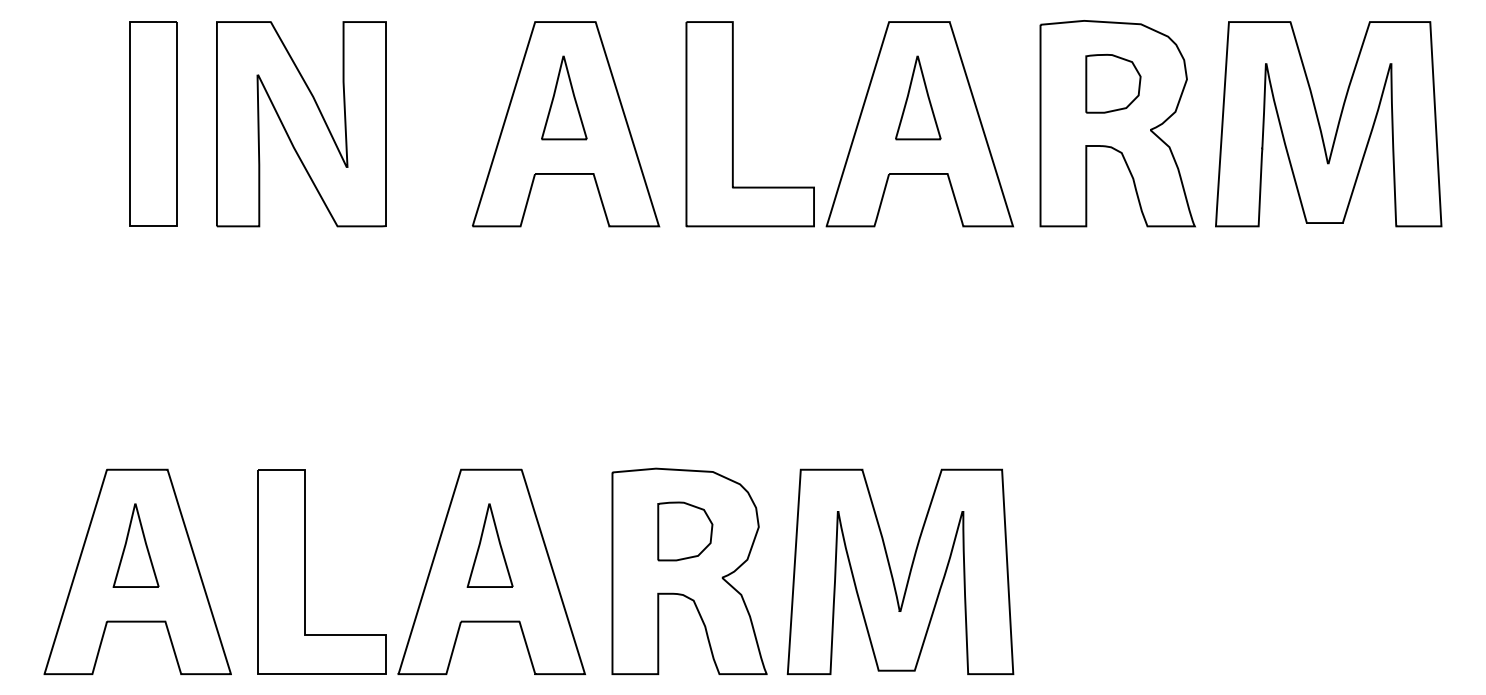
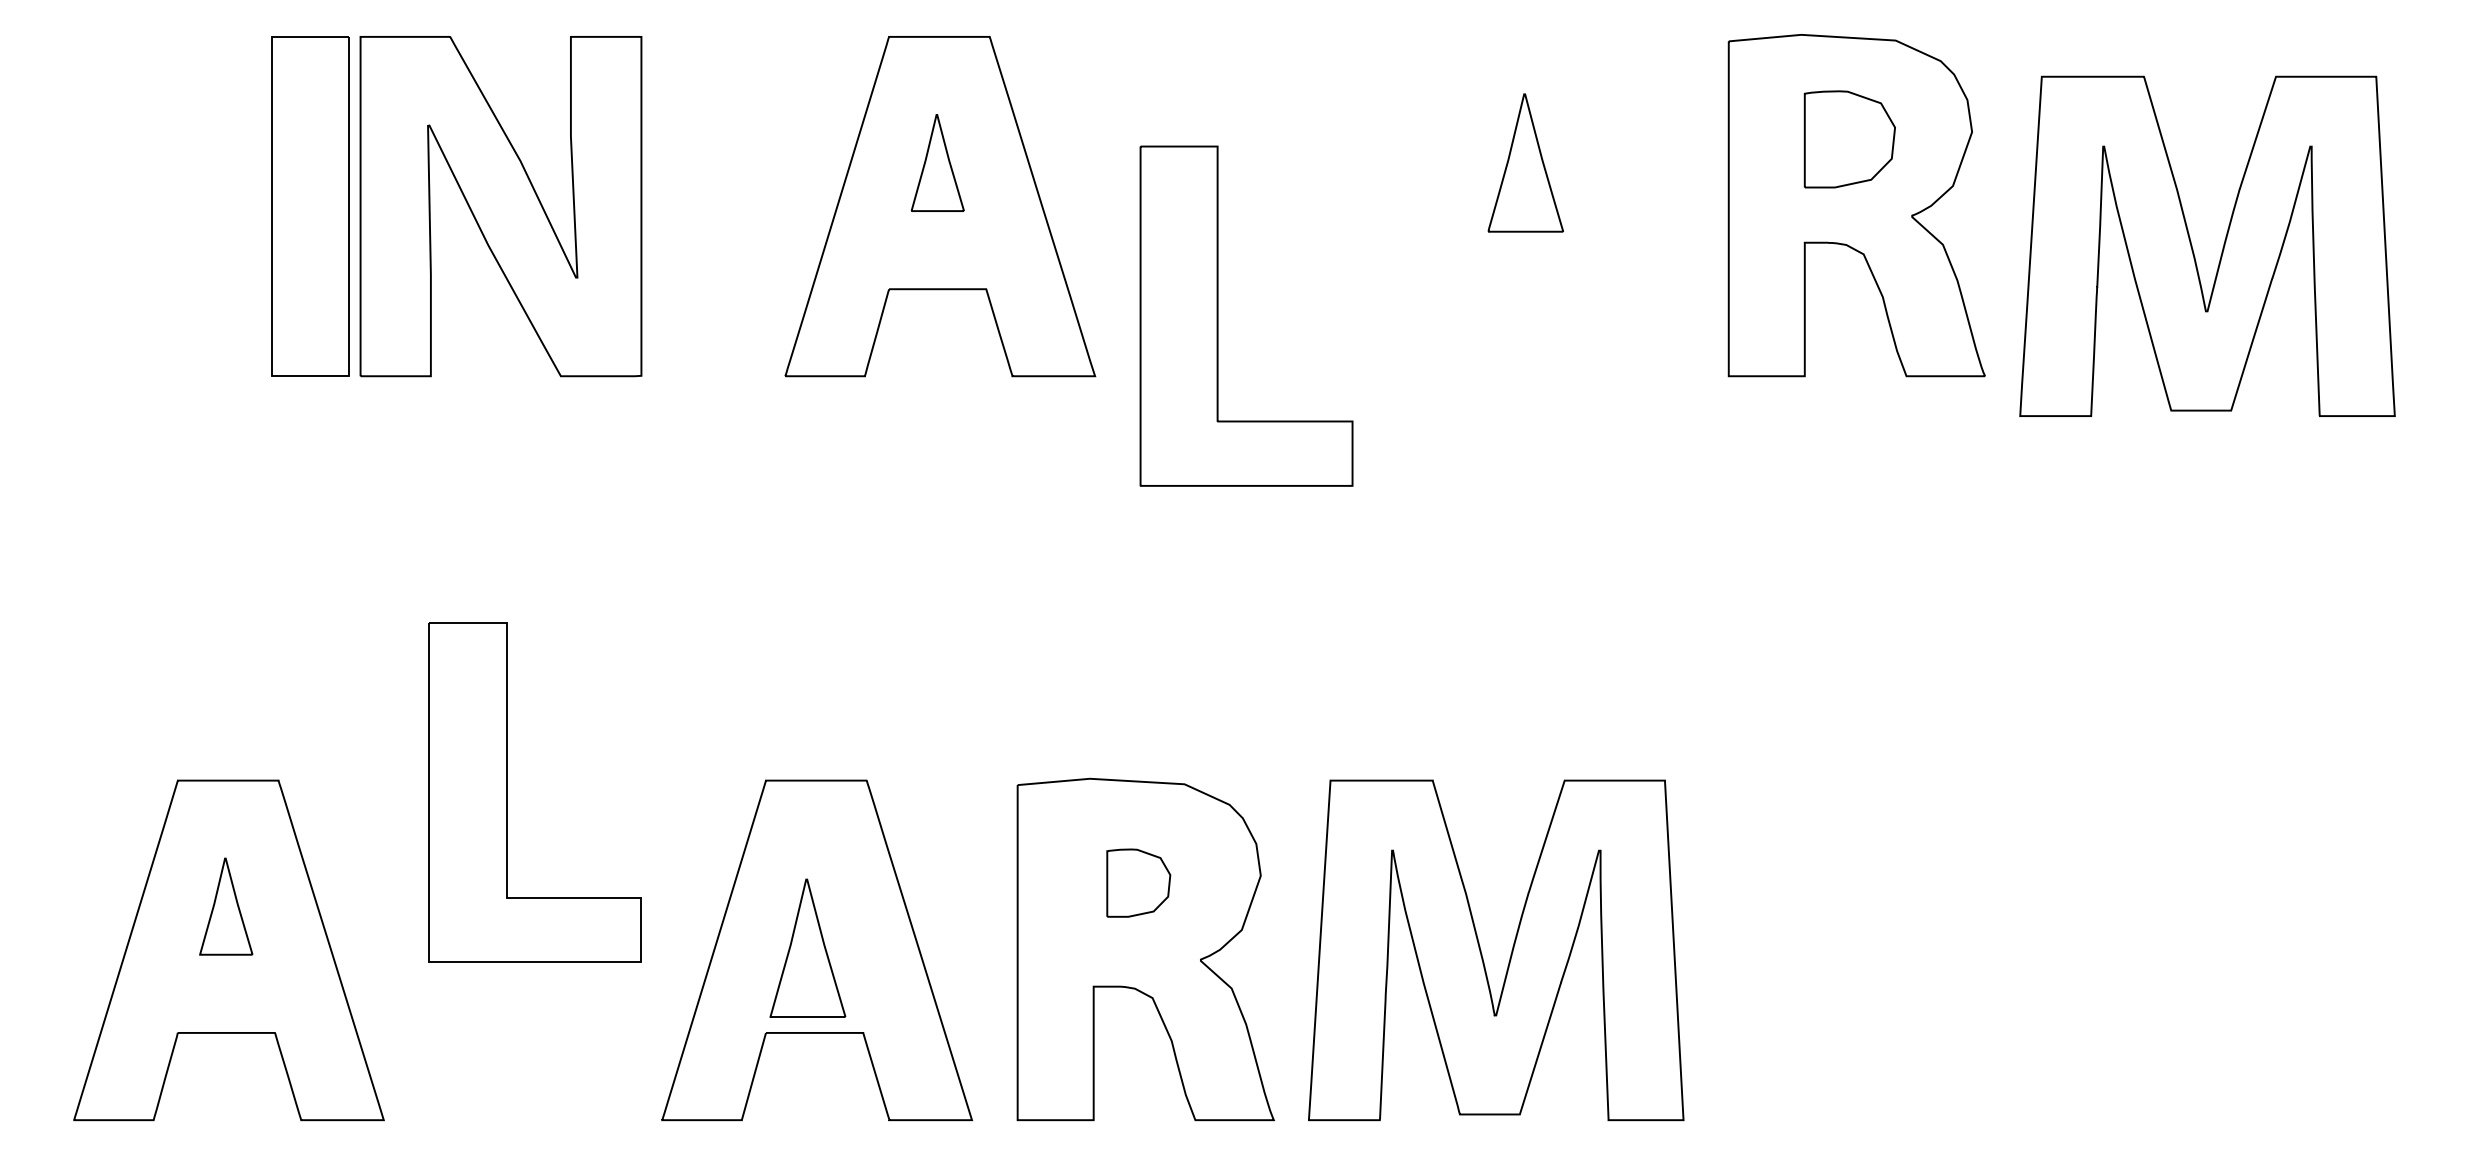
part: (564, 97) -> (937, 162), size x0.7
part: (153, 123) -> (309, 205), moved
part: (733, 124) -> (1218, 316), moved
part: (919, 124) -> (1527, 207), removed
part: (1320, 124) -> (2193, 246), moved
part: (685, 531) -> (1138, 883), size x0.7
part: (135, 545) -> (225, 906), size x0.7
part: (489, 545) -> (806, 947), moved
part: (305, 571) -> (507, 791), moved

